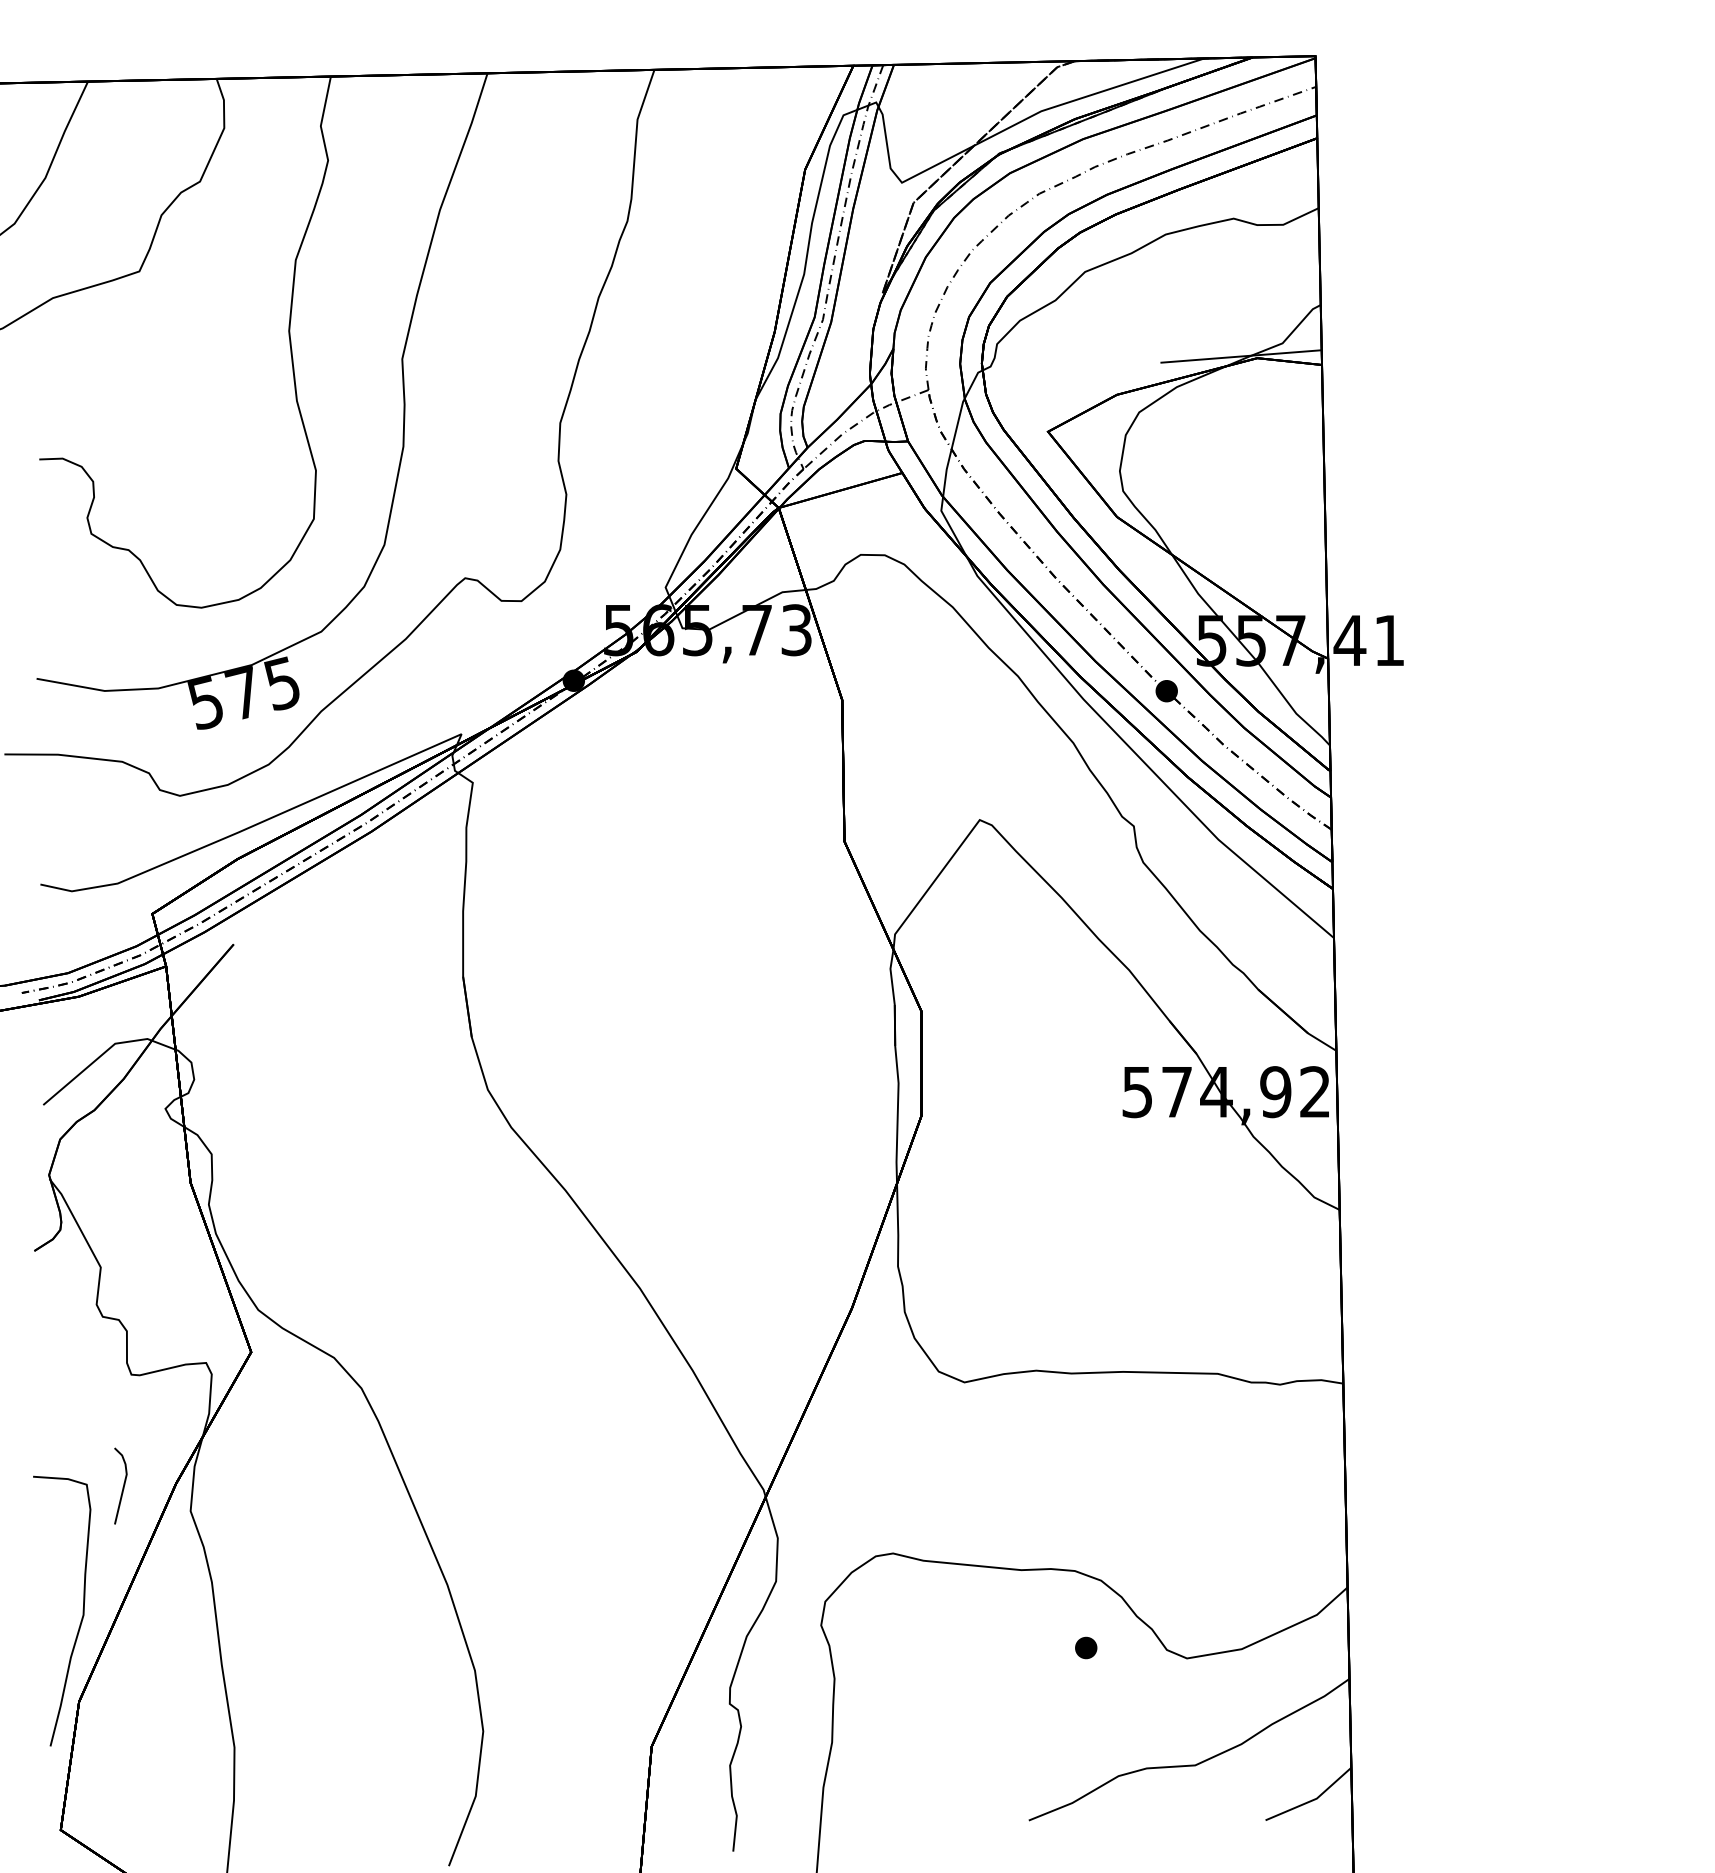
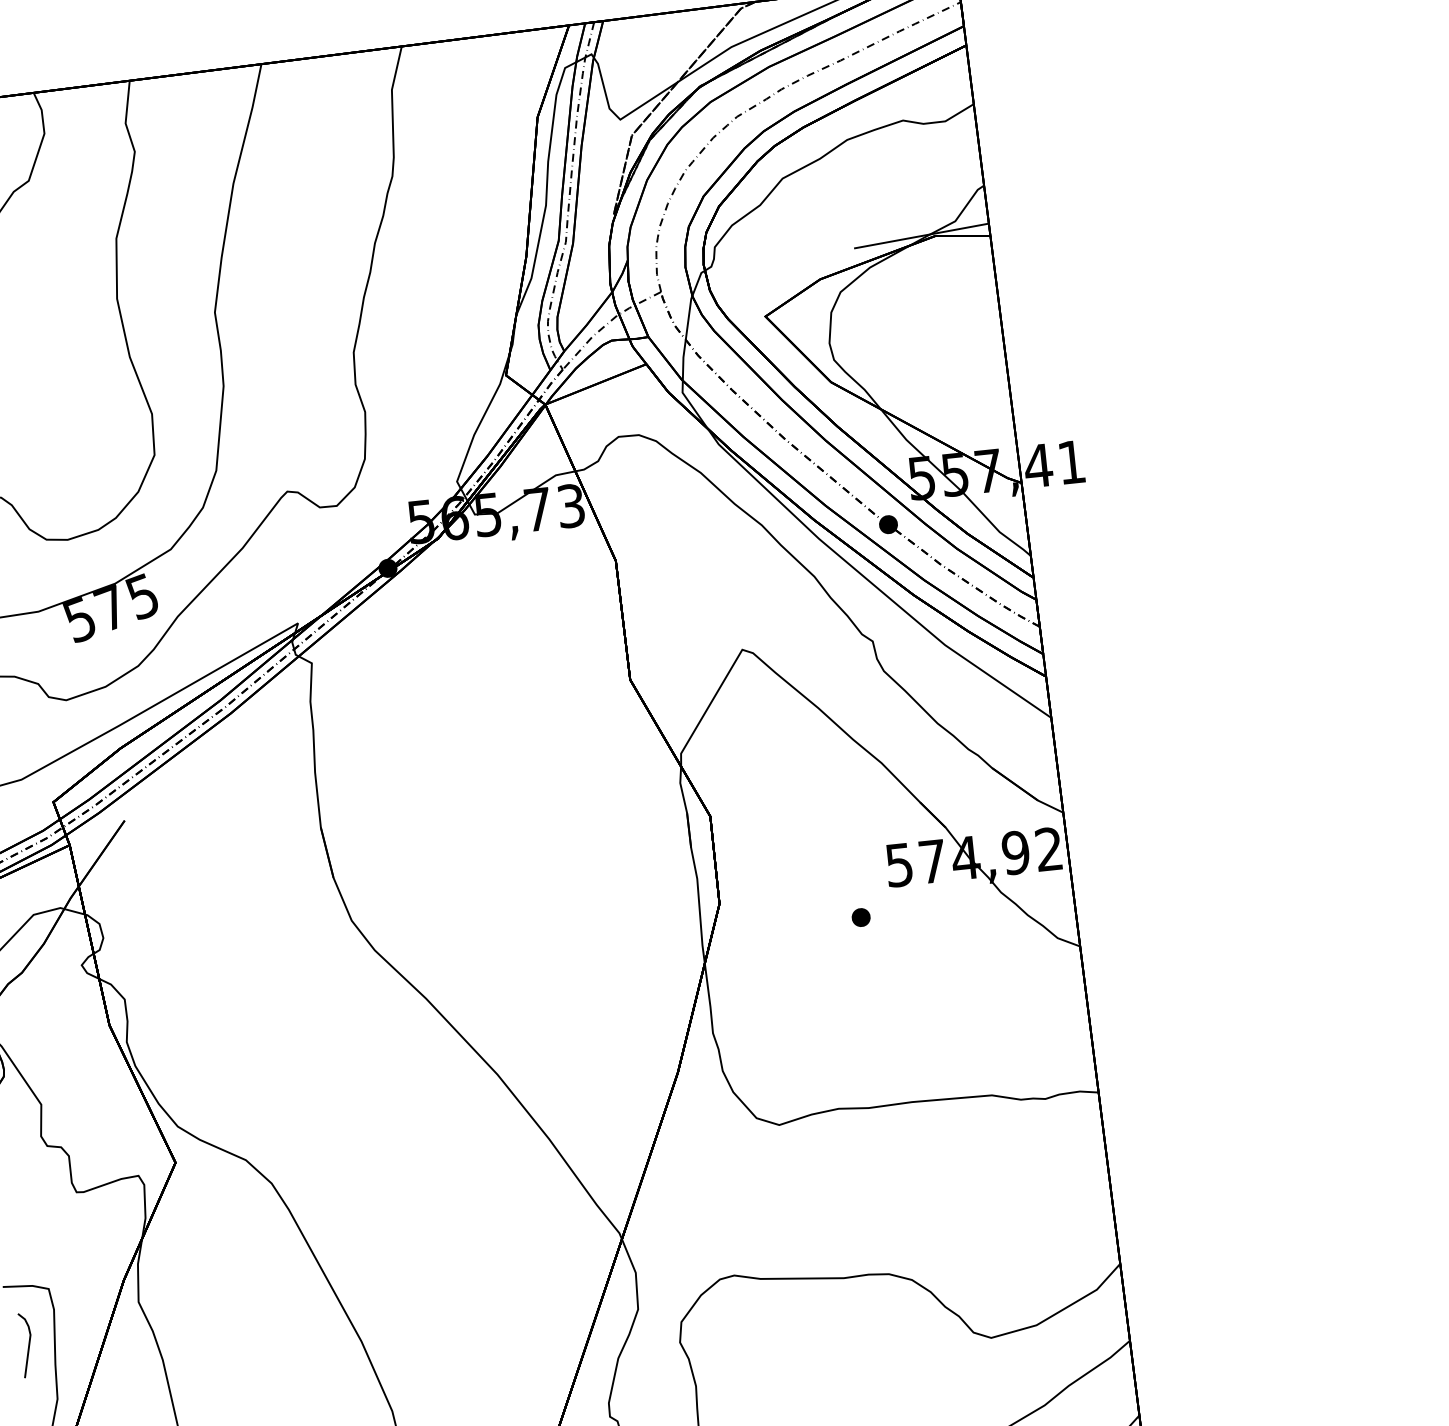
line: (122, 1487) -> (28, 1346), moved
part: (1086, 1647) -> (861, 917), moved

